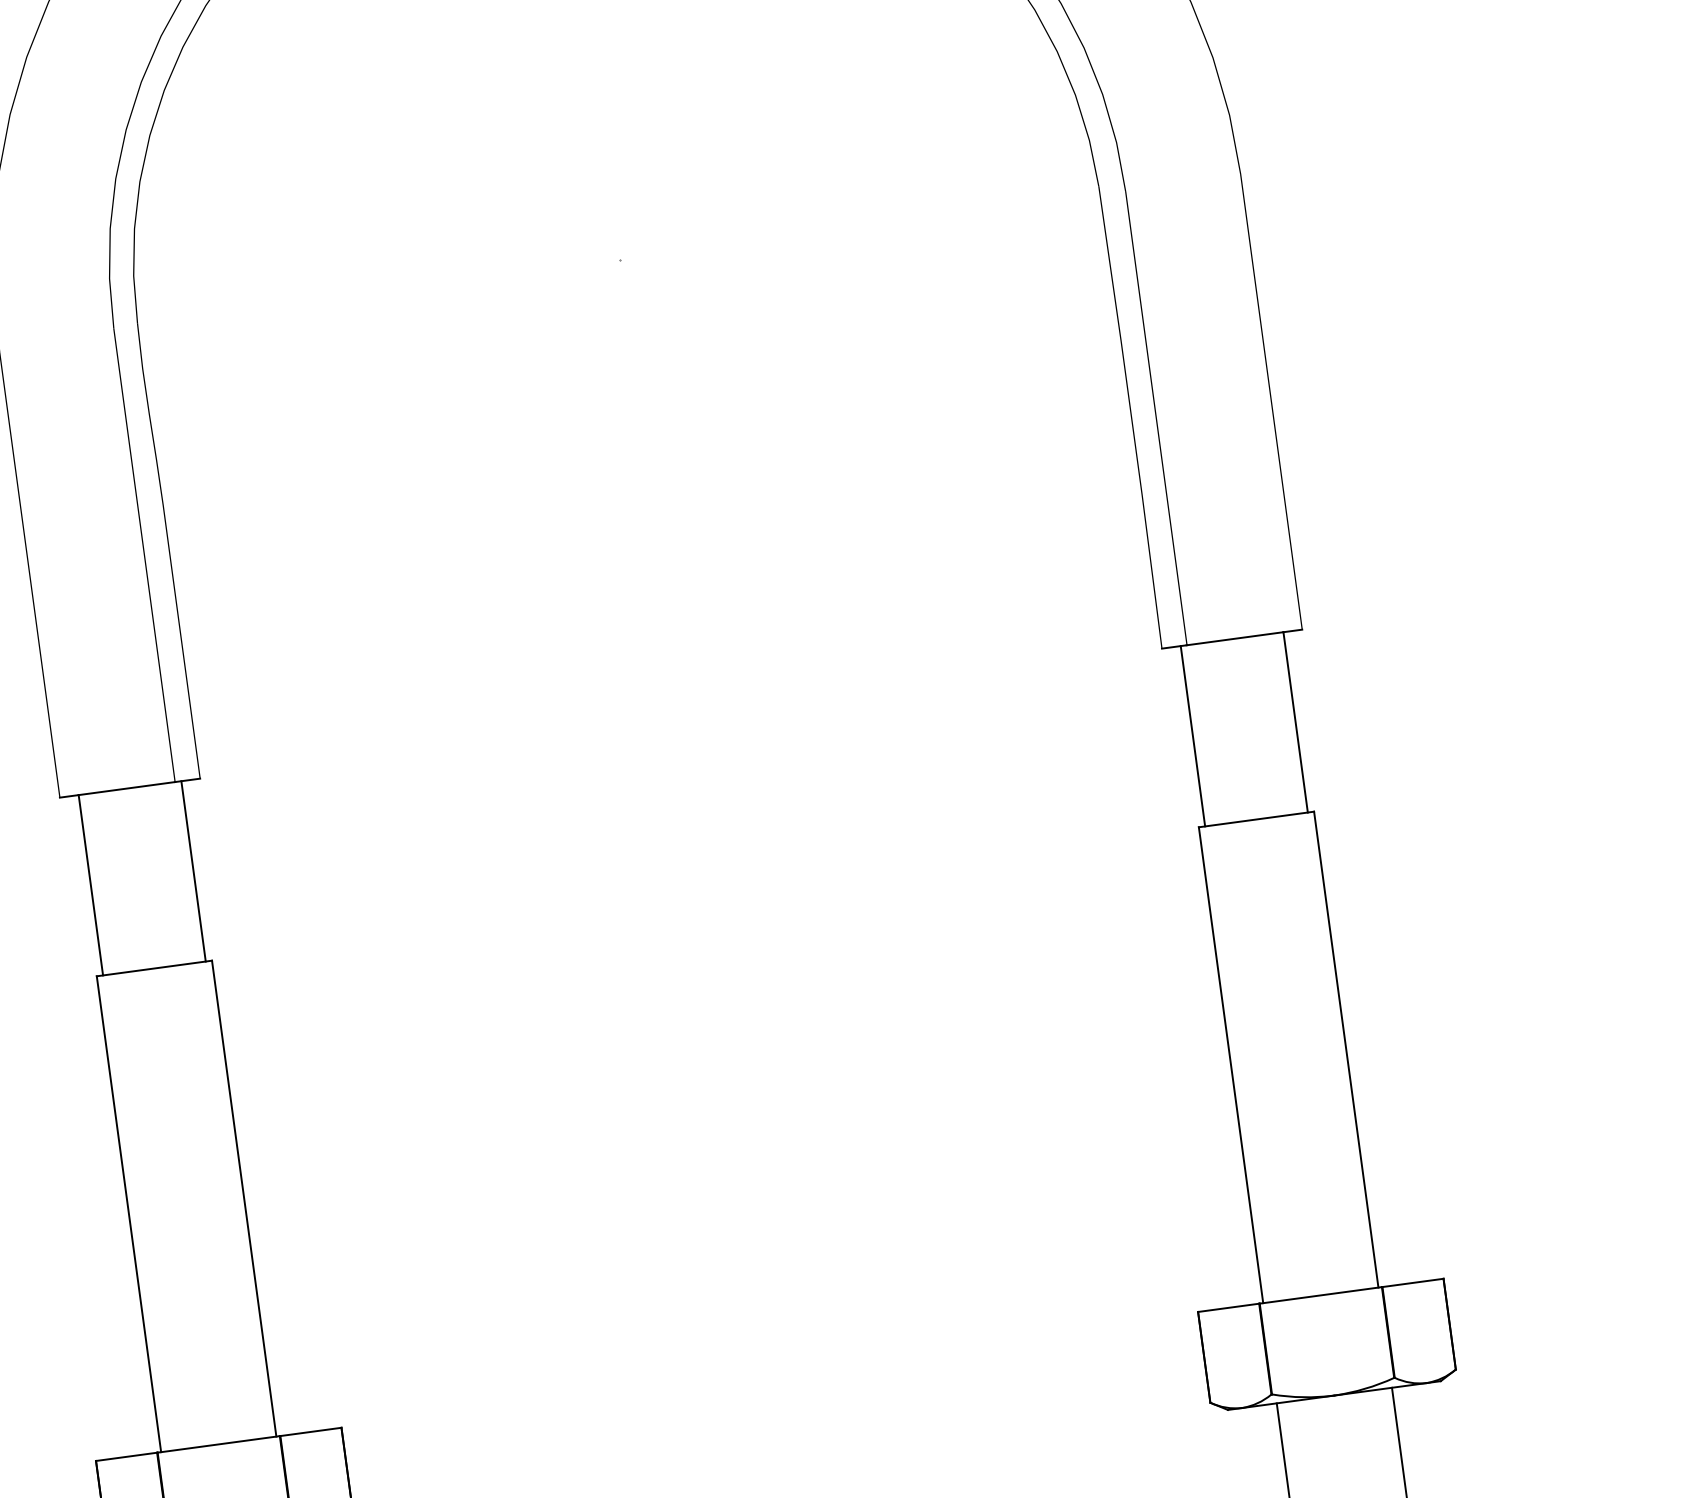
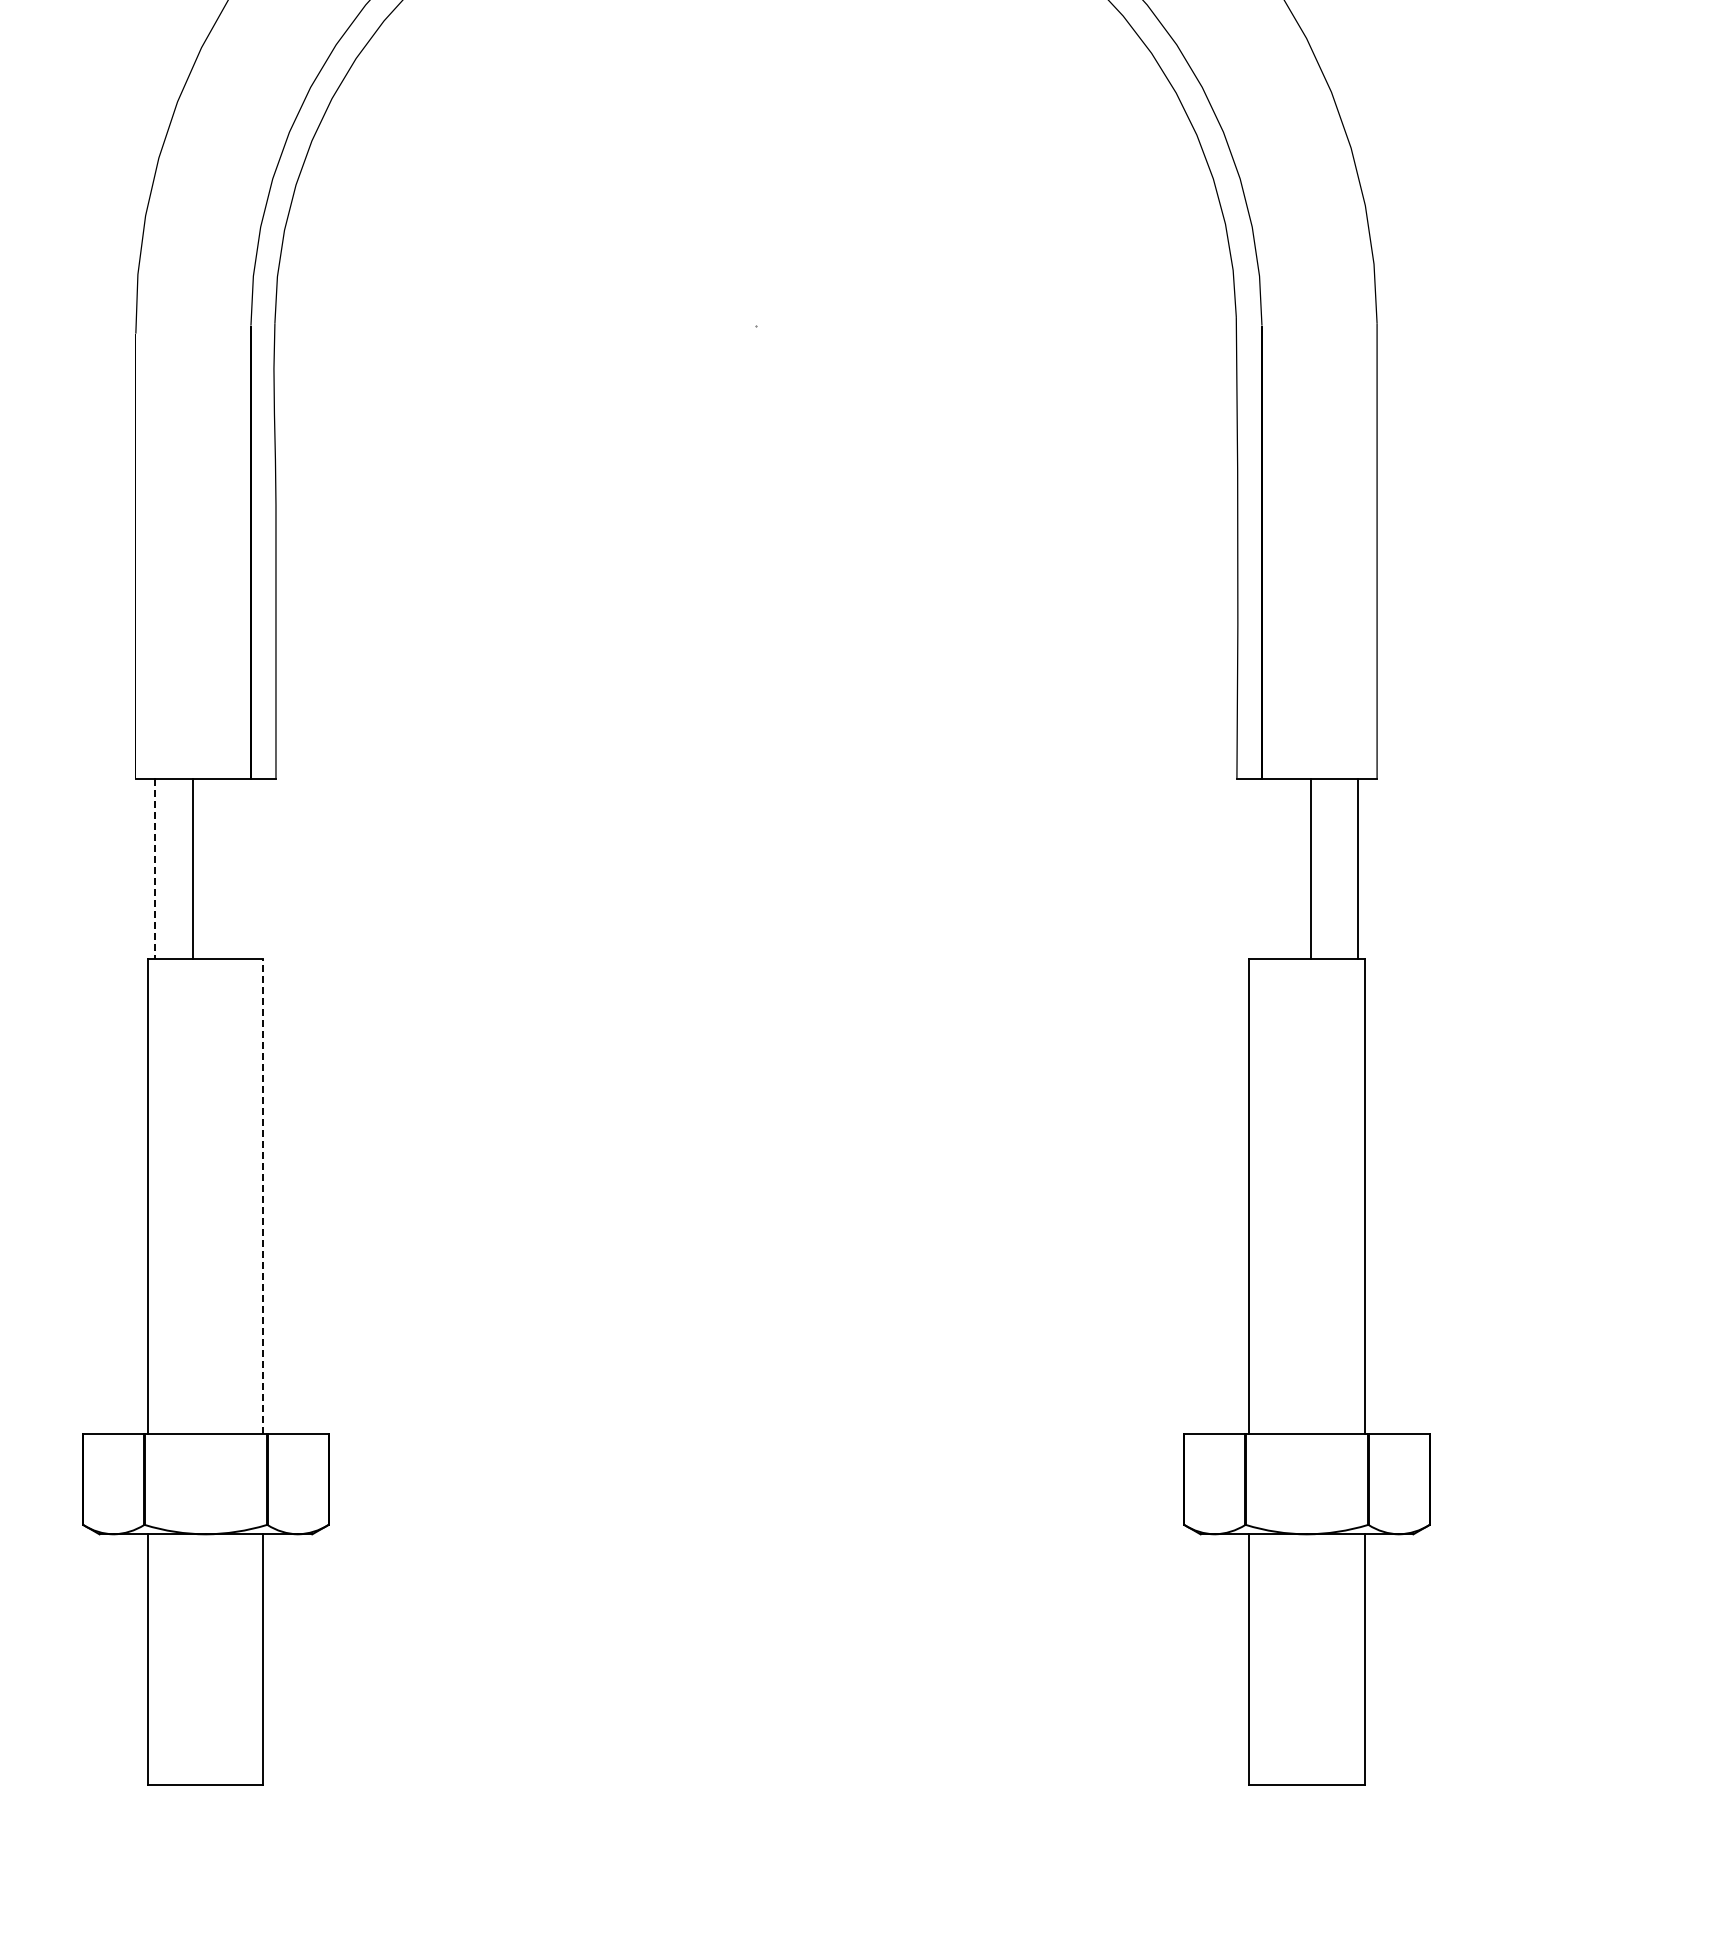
line: (1192, 736) -> (1310, 868), moved
line: (193, 871) -> (193, 868), moved
line: (90, 886) -> (154, 869), solid -> dashed
line: (244, 1198) -> (263, 1196), solid -> dashed

